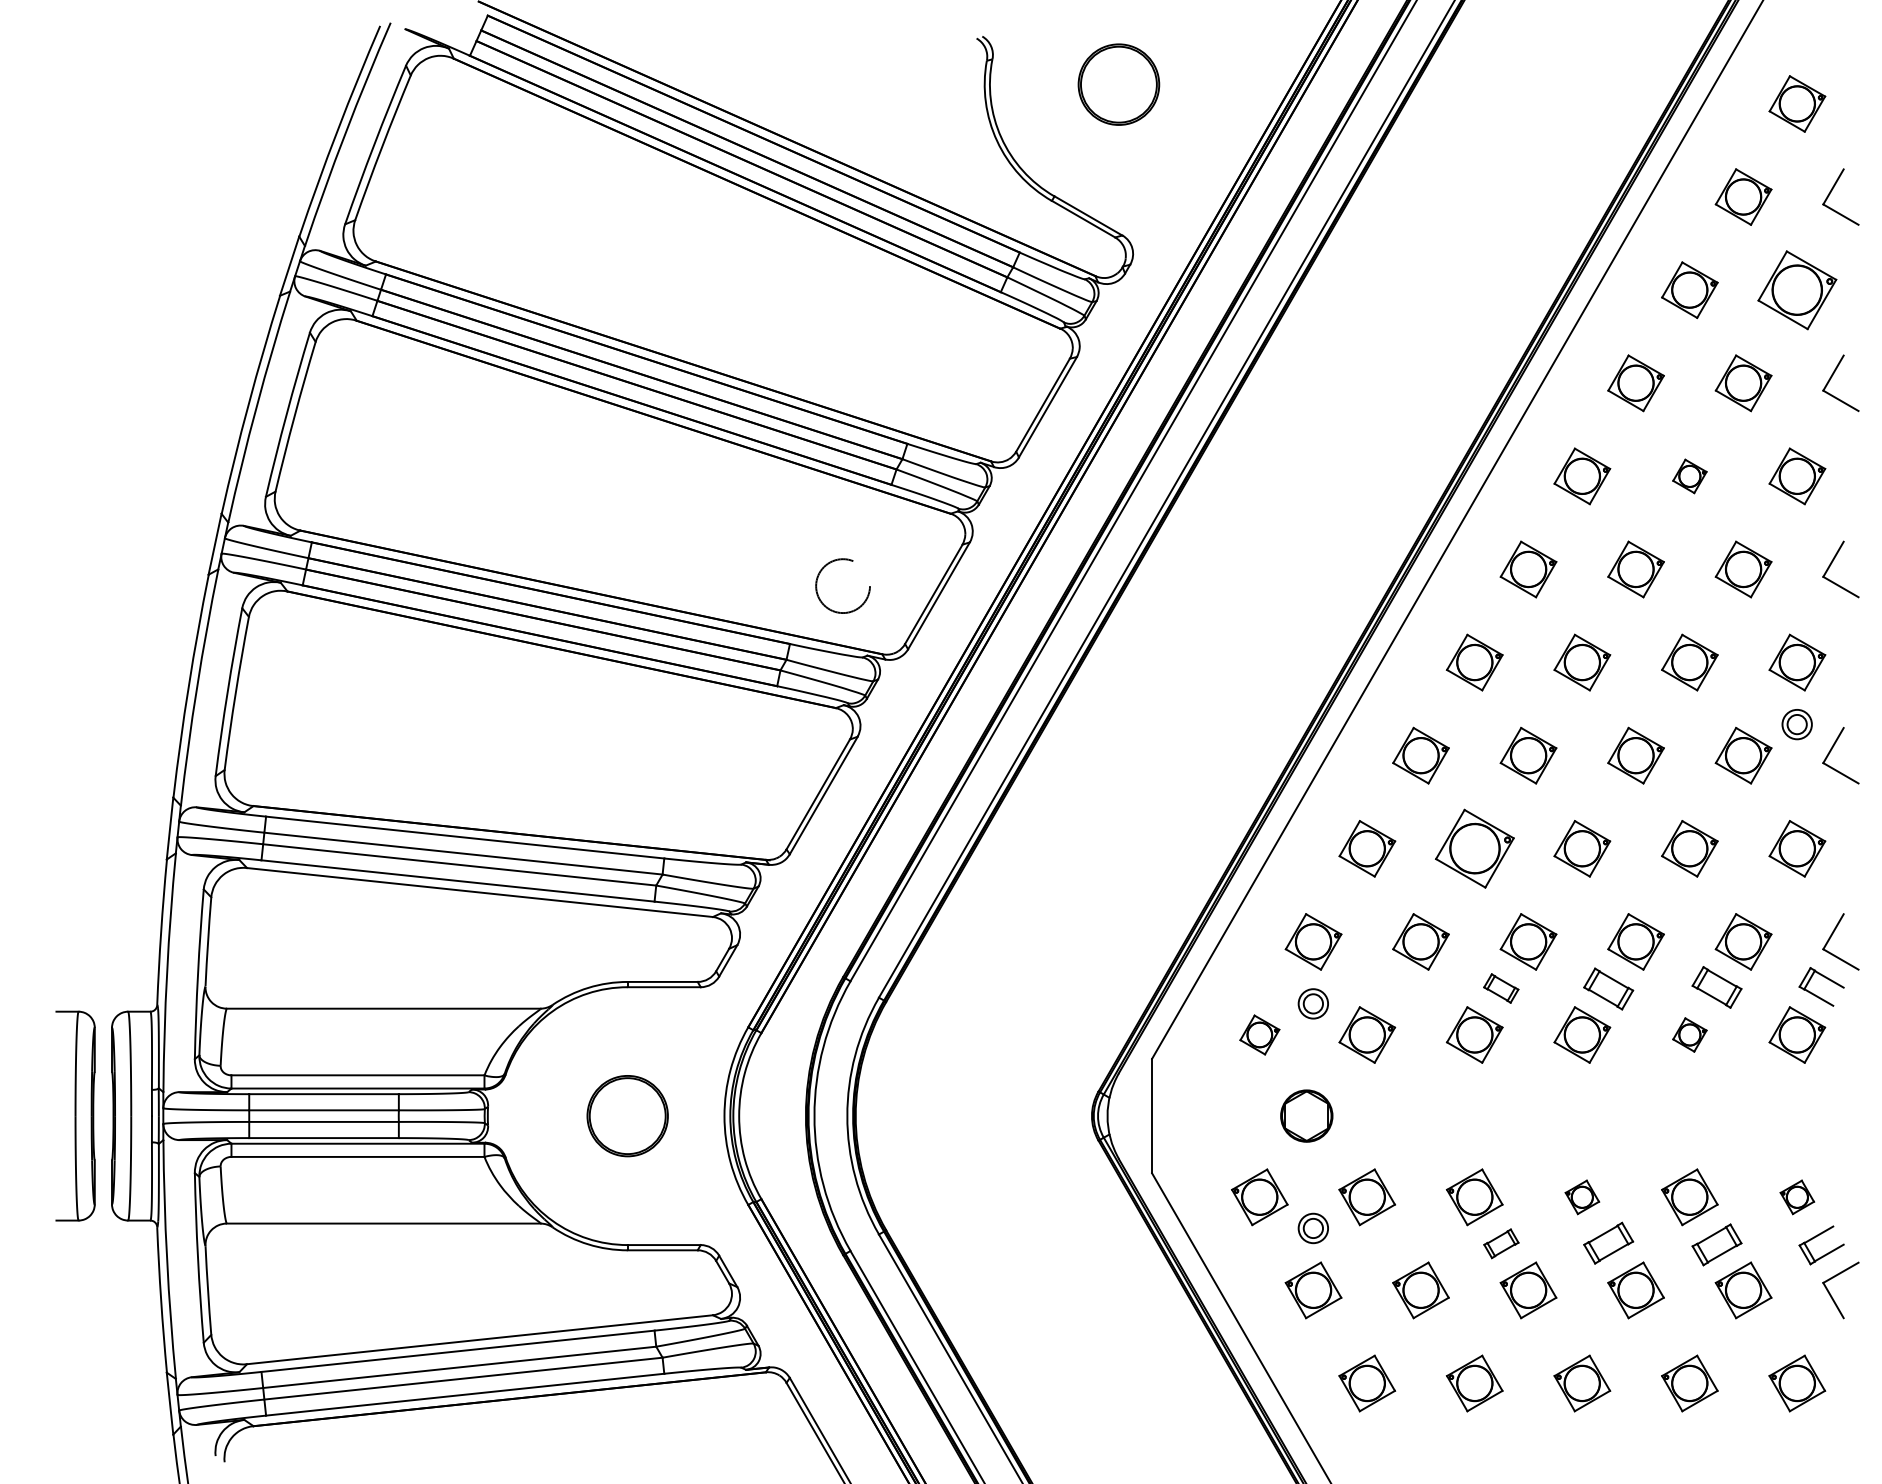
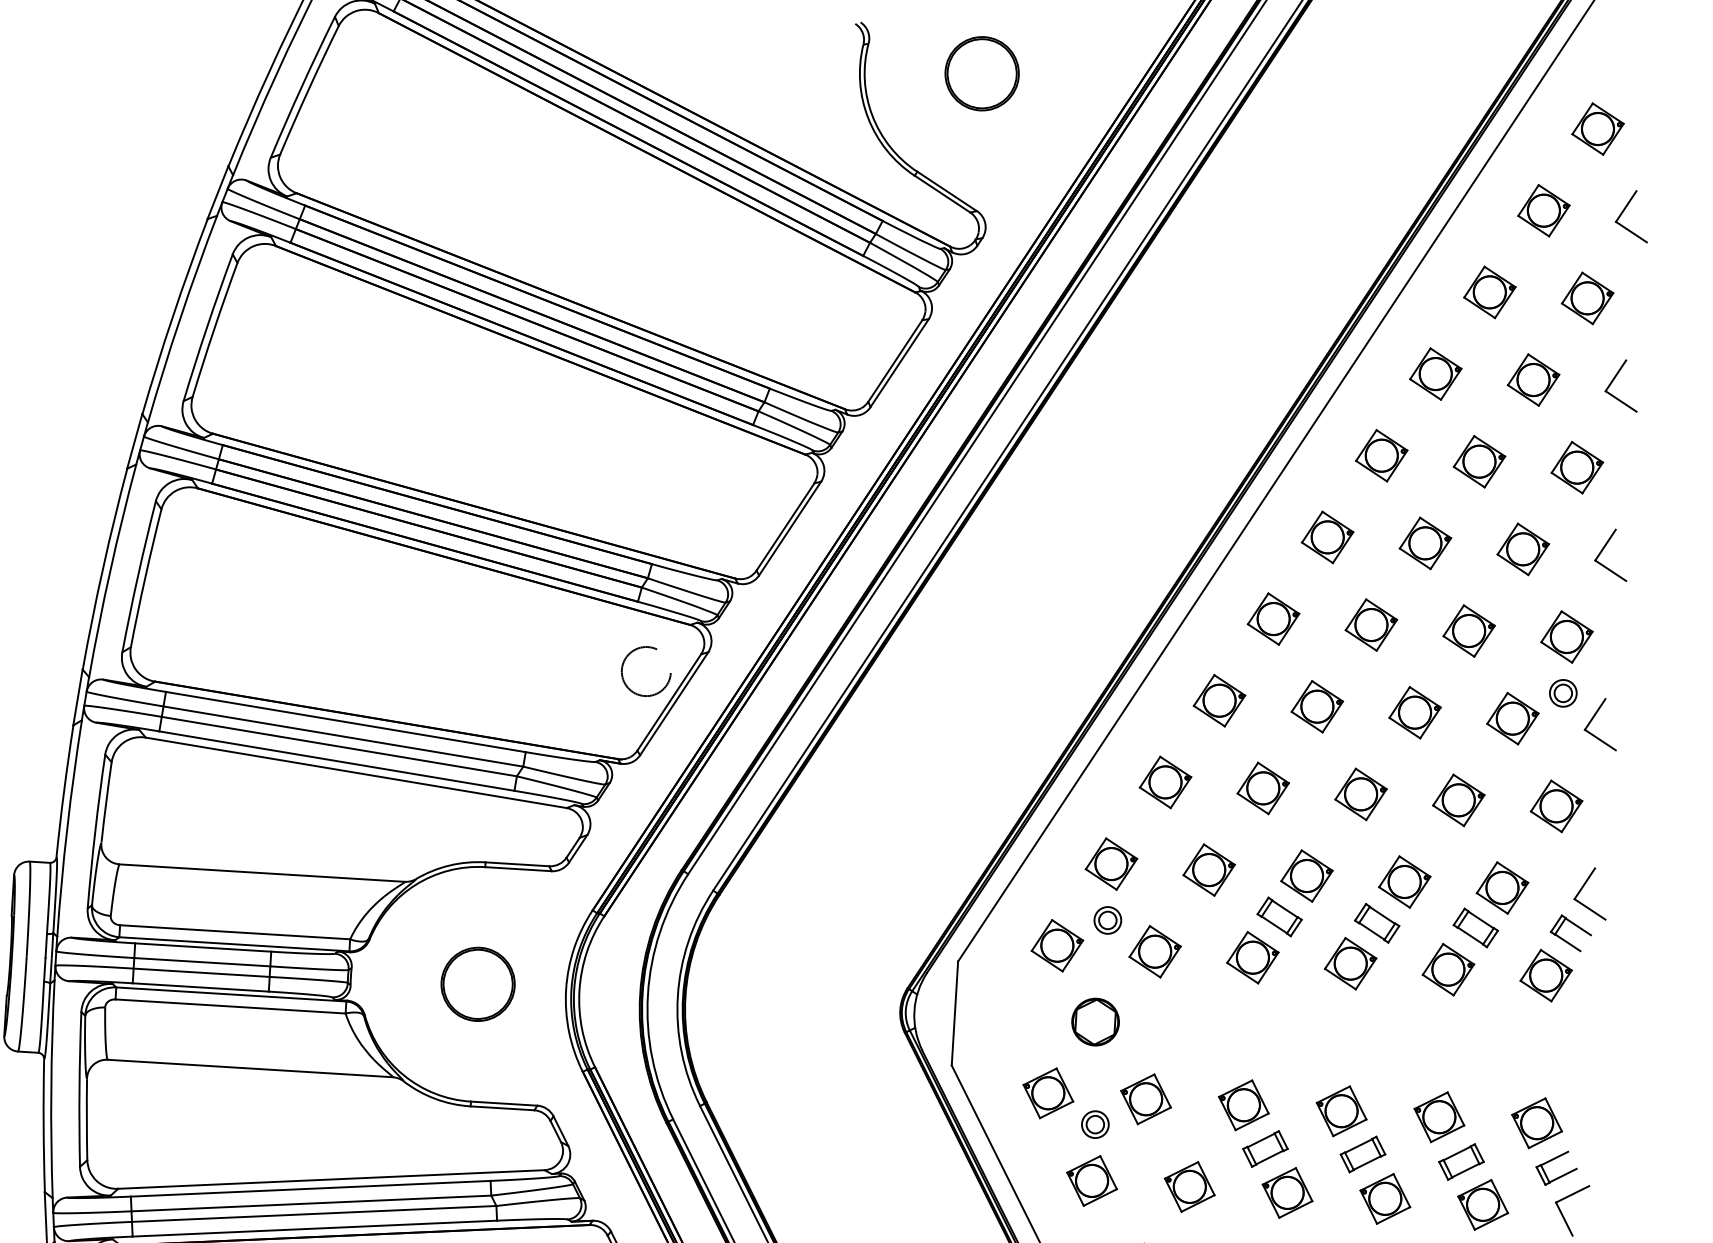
part: (1797, 289) -> (1587, 297), size x0.71
part: (1689, 476) -> (1479, 461), size x1.67
circle: (842, 585) -> (645, 670), moved
part: (1474, 848) -> (1263, 788), size x0.71
part: (1500, 988) -> (1278, 916), size x1.43
part: (1259, 1034) -> (1057, 945), size x1.43
part: (1689, 1034) -> (1448, 969), size x1.67
part: (1582, 1197) -> (1341, 1111), size x1.67
part: (1797, 1197) -> (1537, 1123), size x1.67
part: (1501, 1243) -> (1265, 1148), size x1.43

